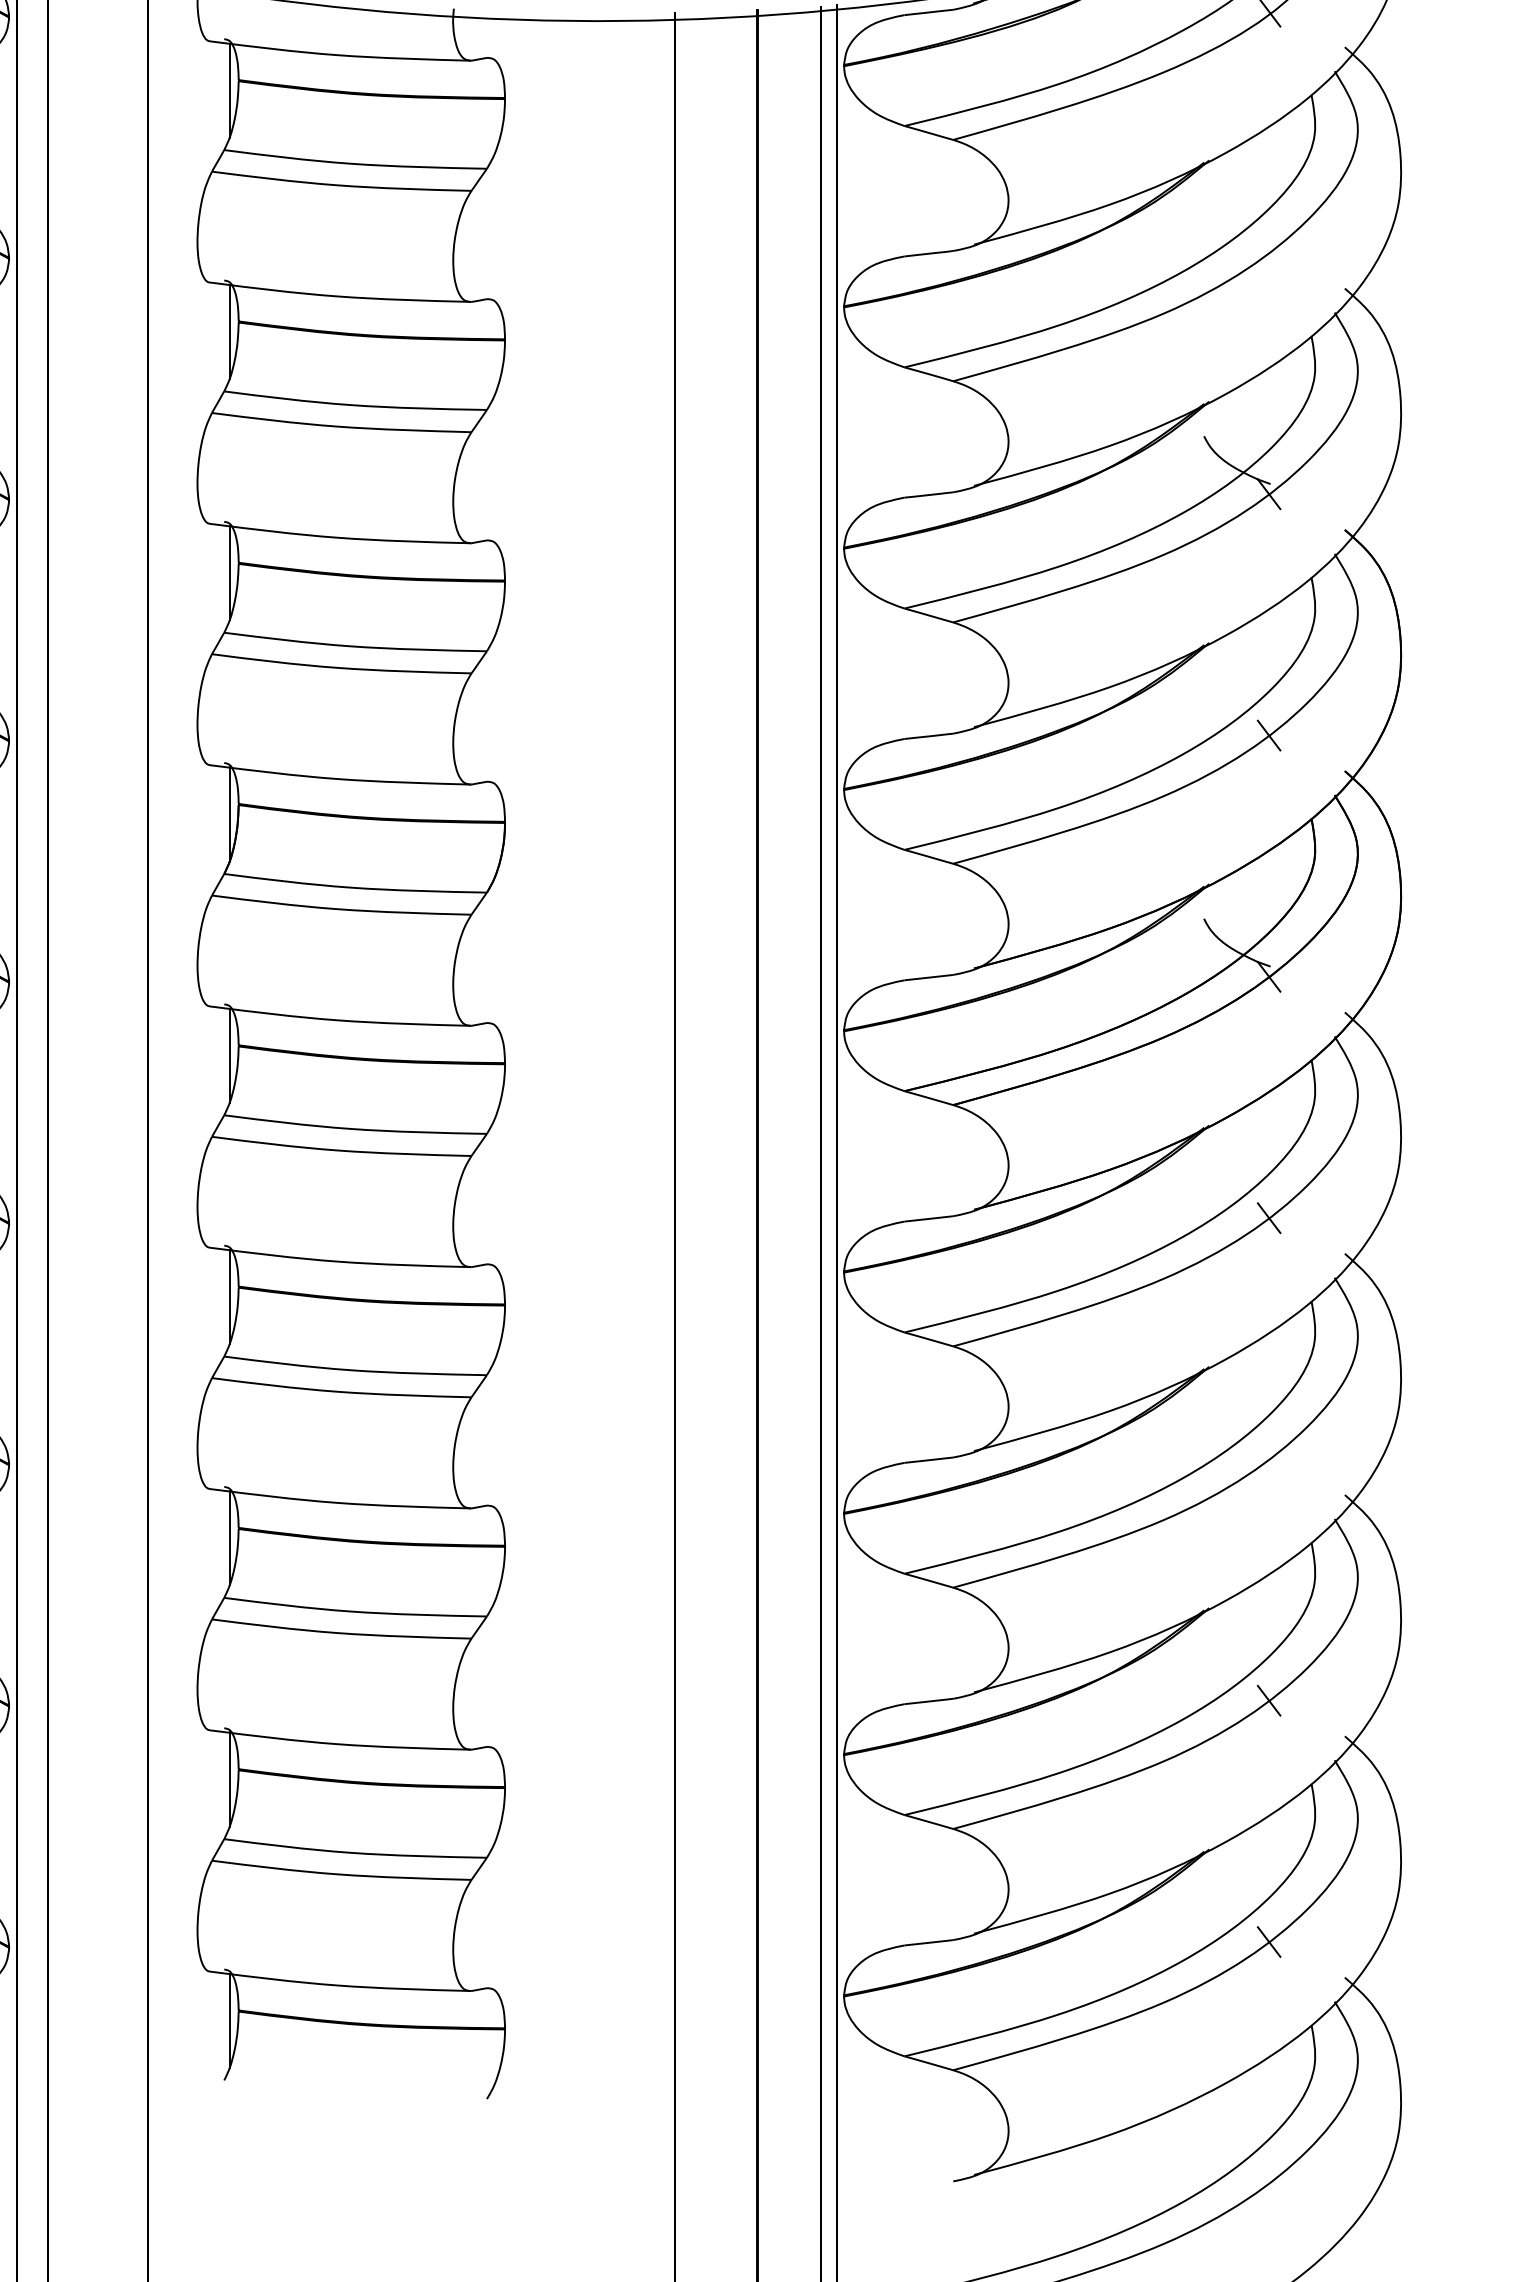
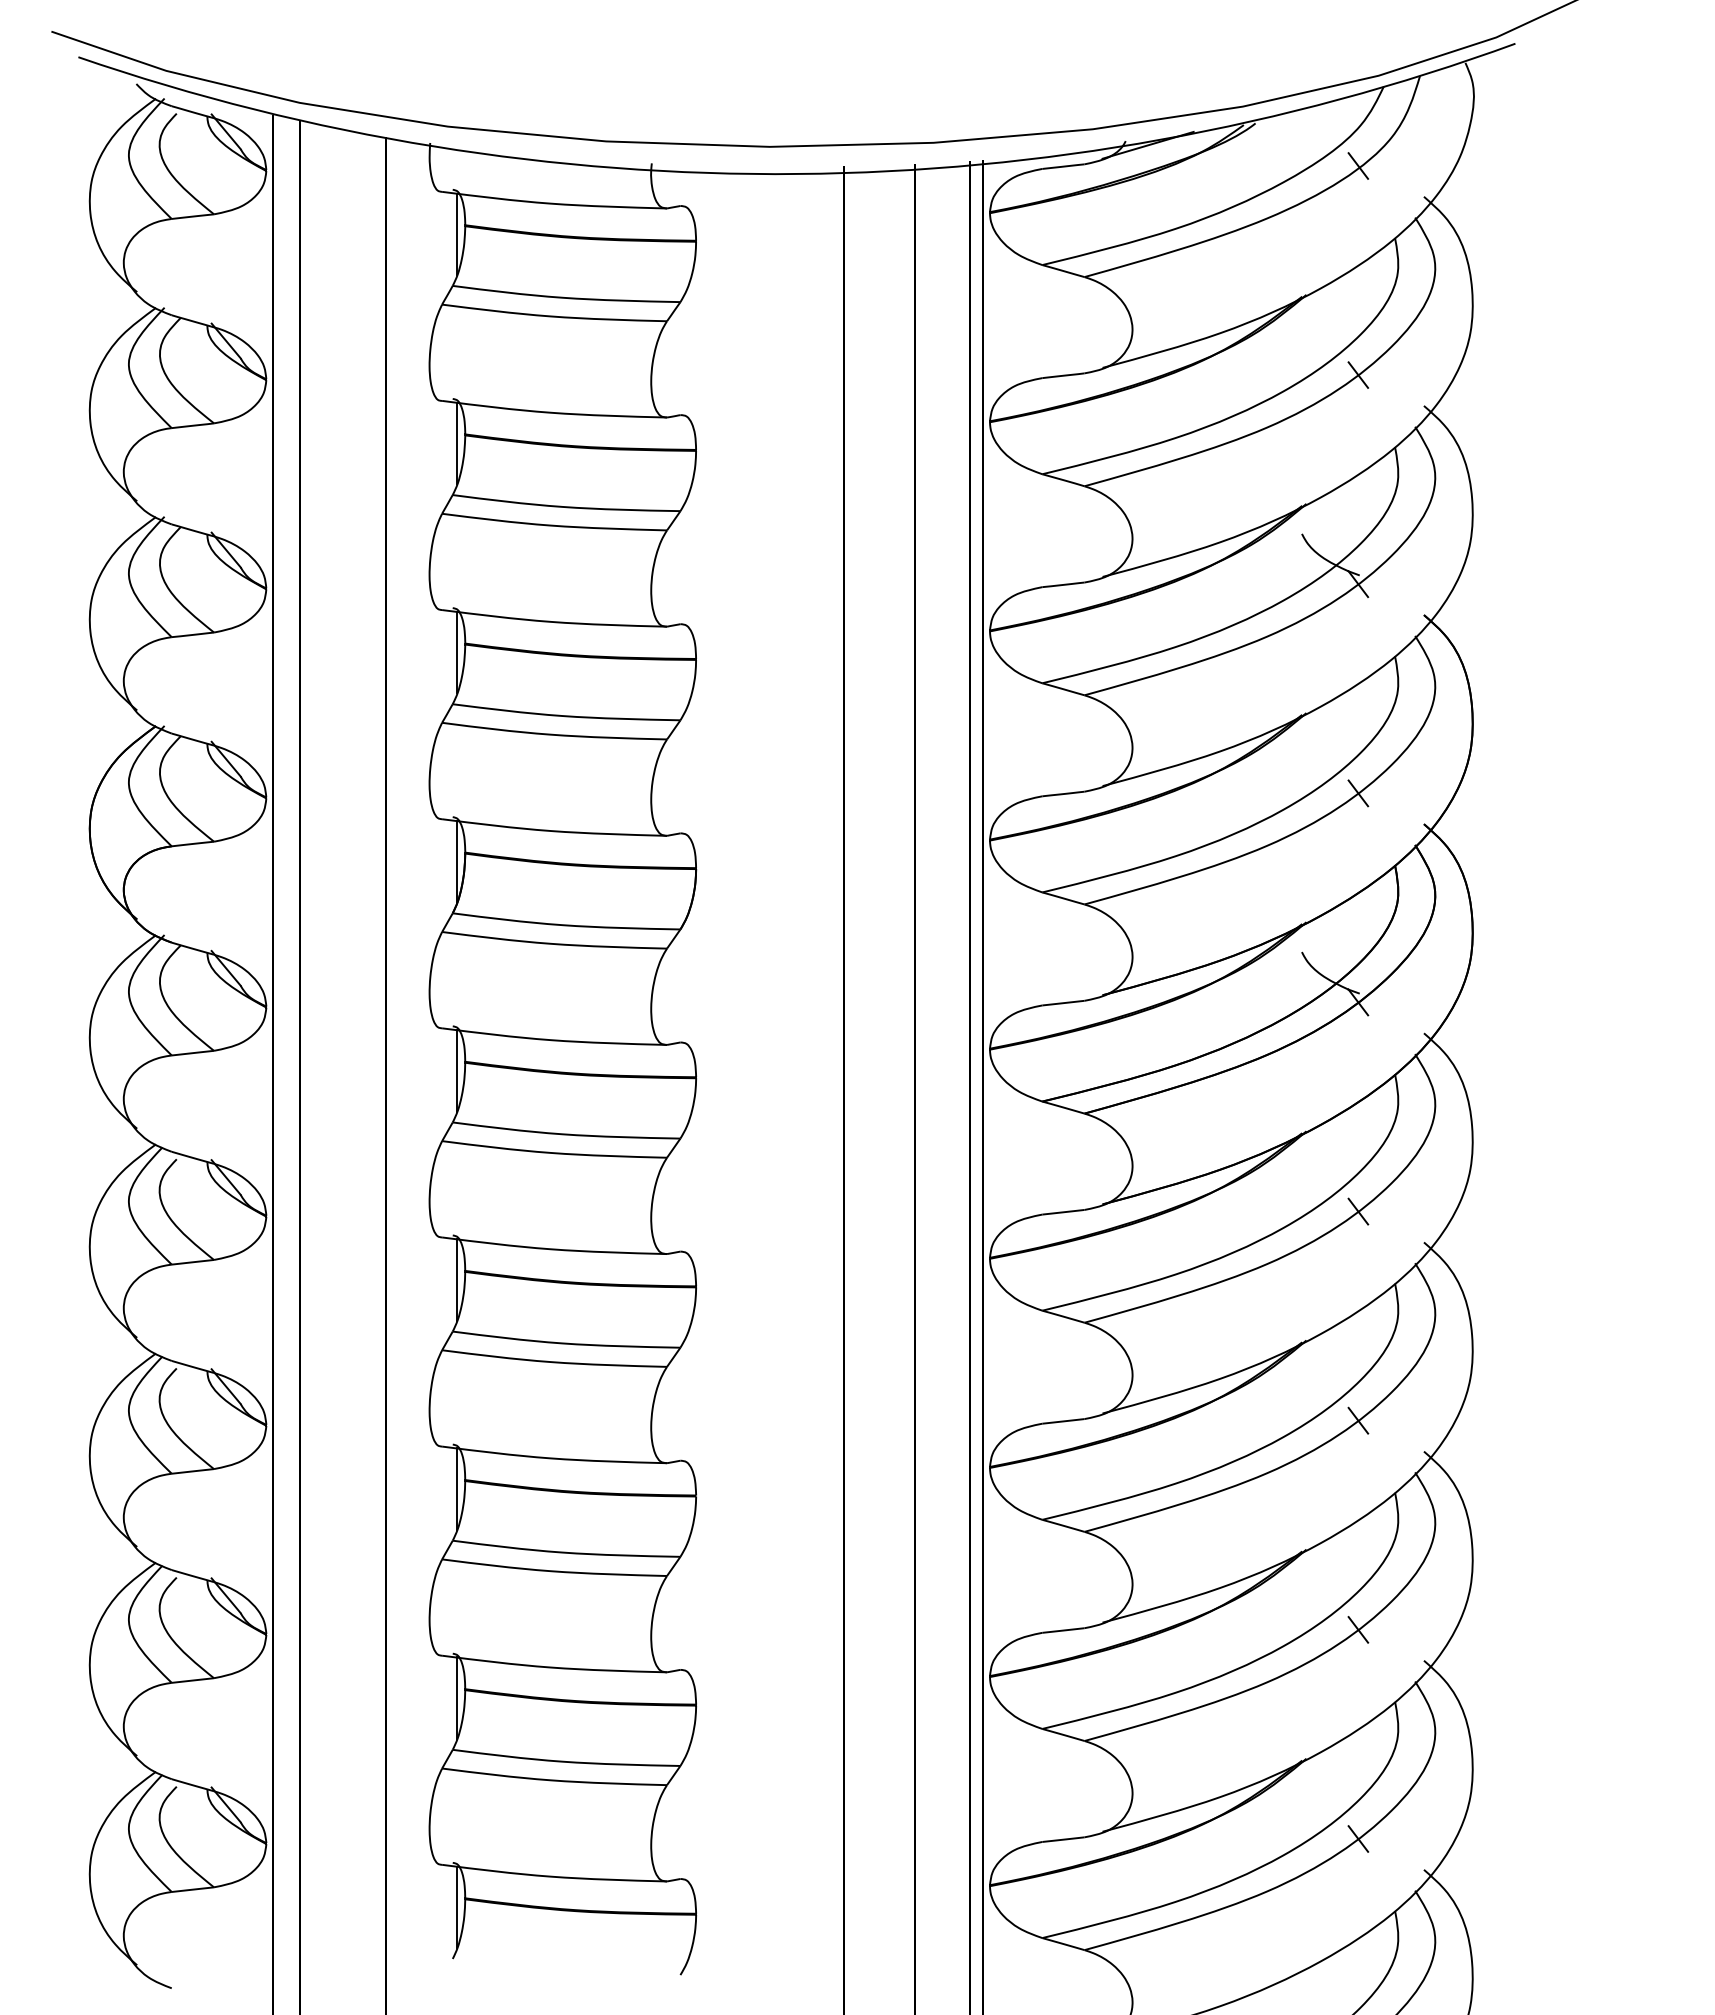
line: (1269, 252) -> (1358, 374), added
line: (1269, 1459) -> (1358, 1420), added

